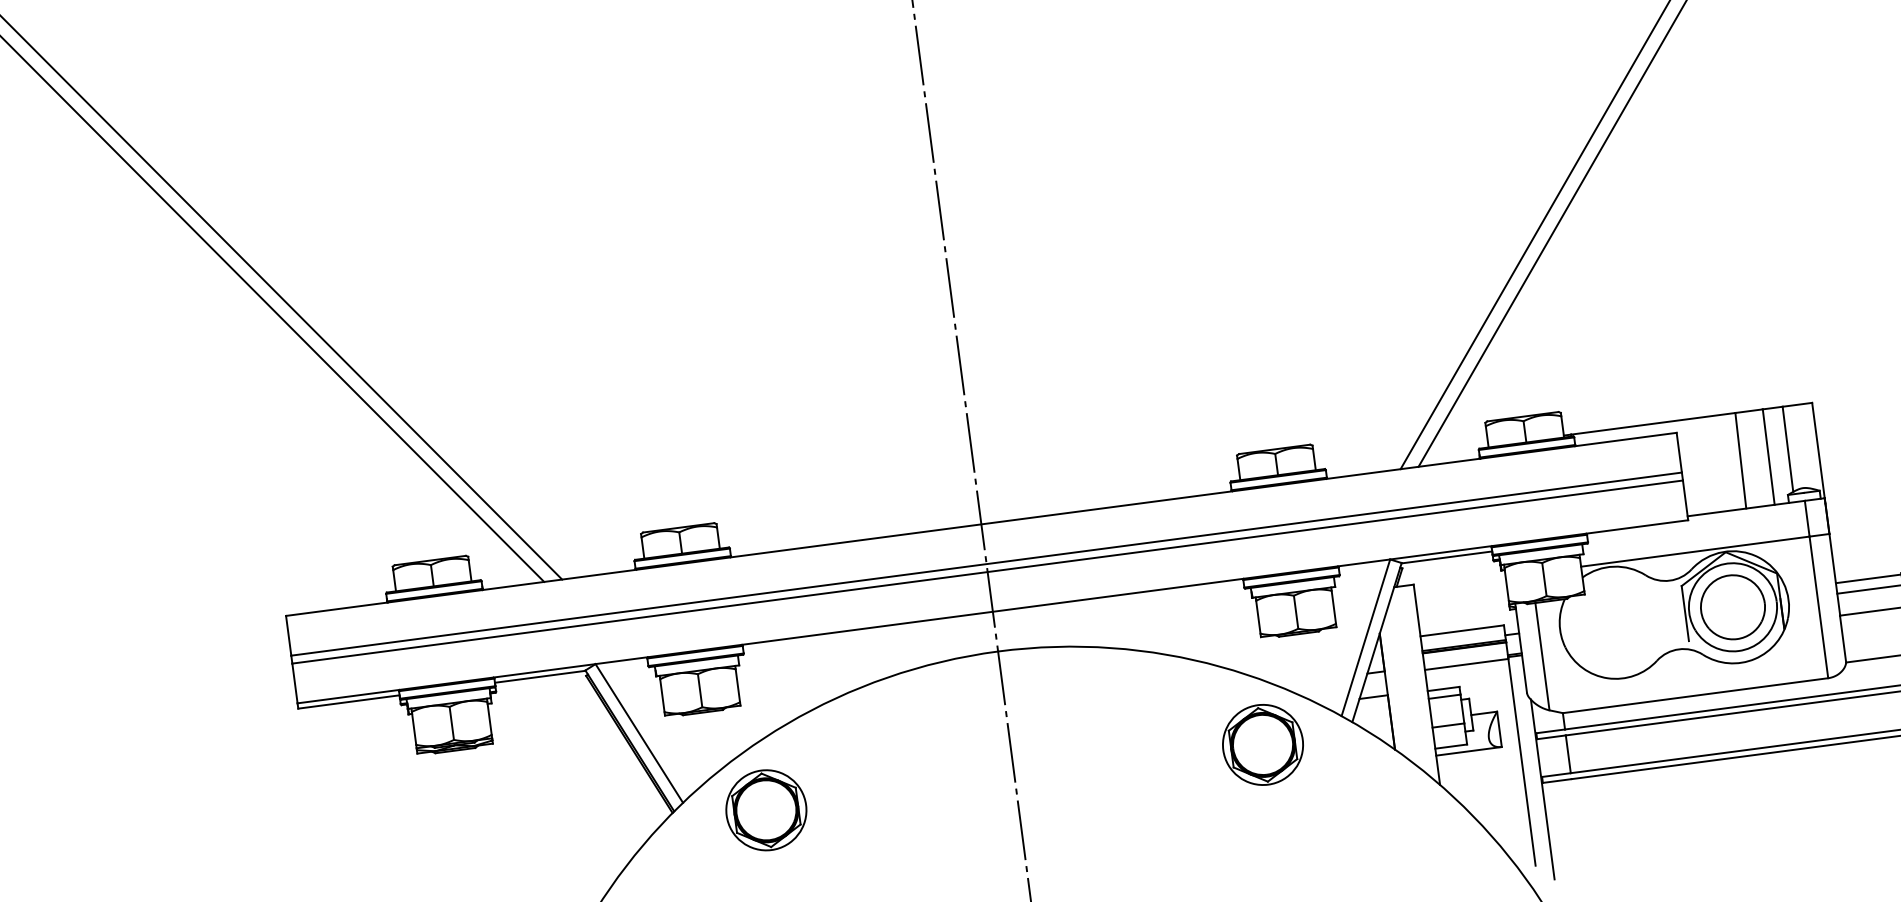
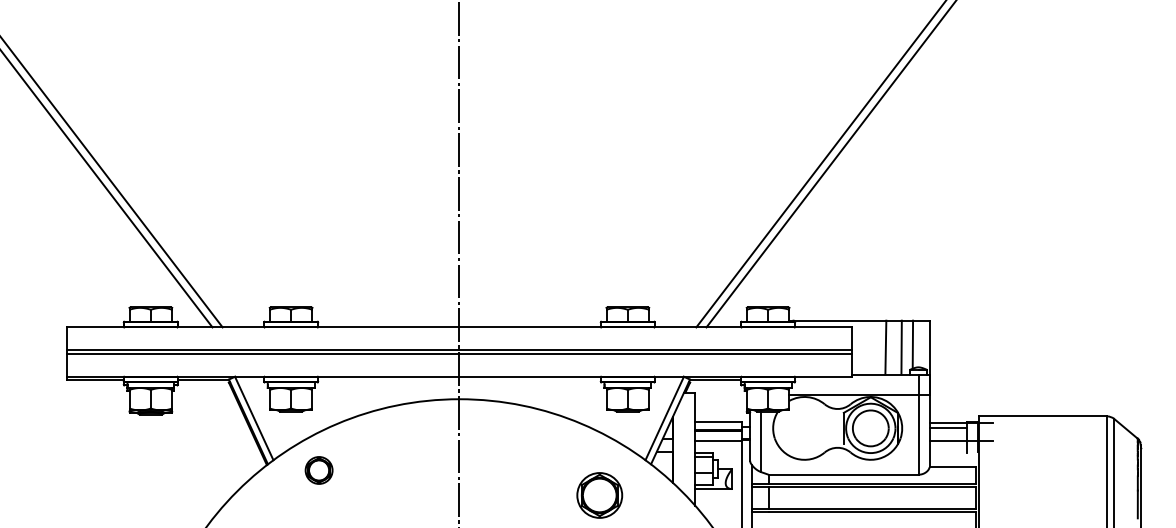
part: (1262, 745) -> (599, 495), moved
part: (765, 810) -> (318, 470), size x0.6

